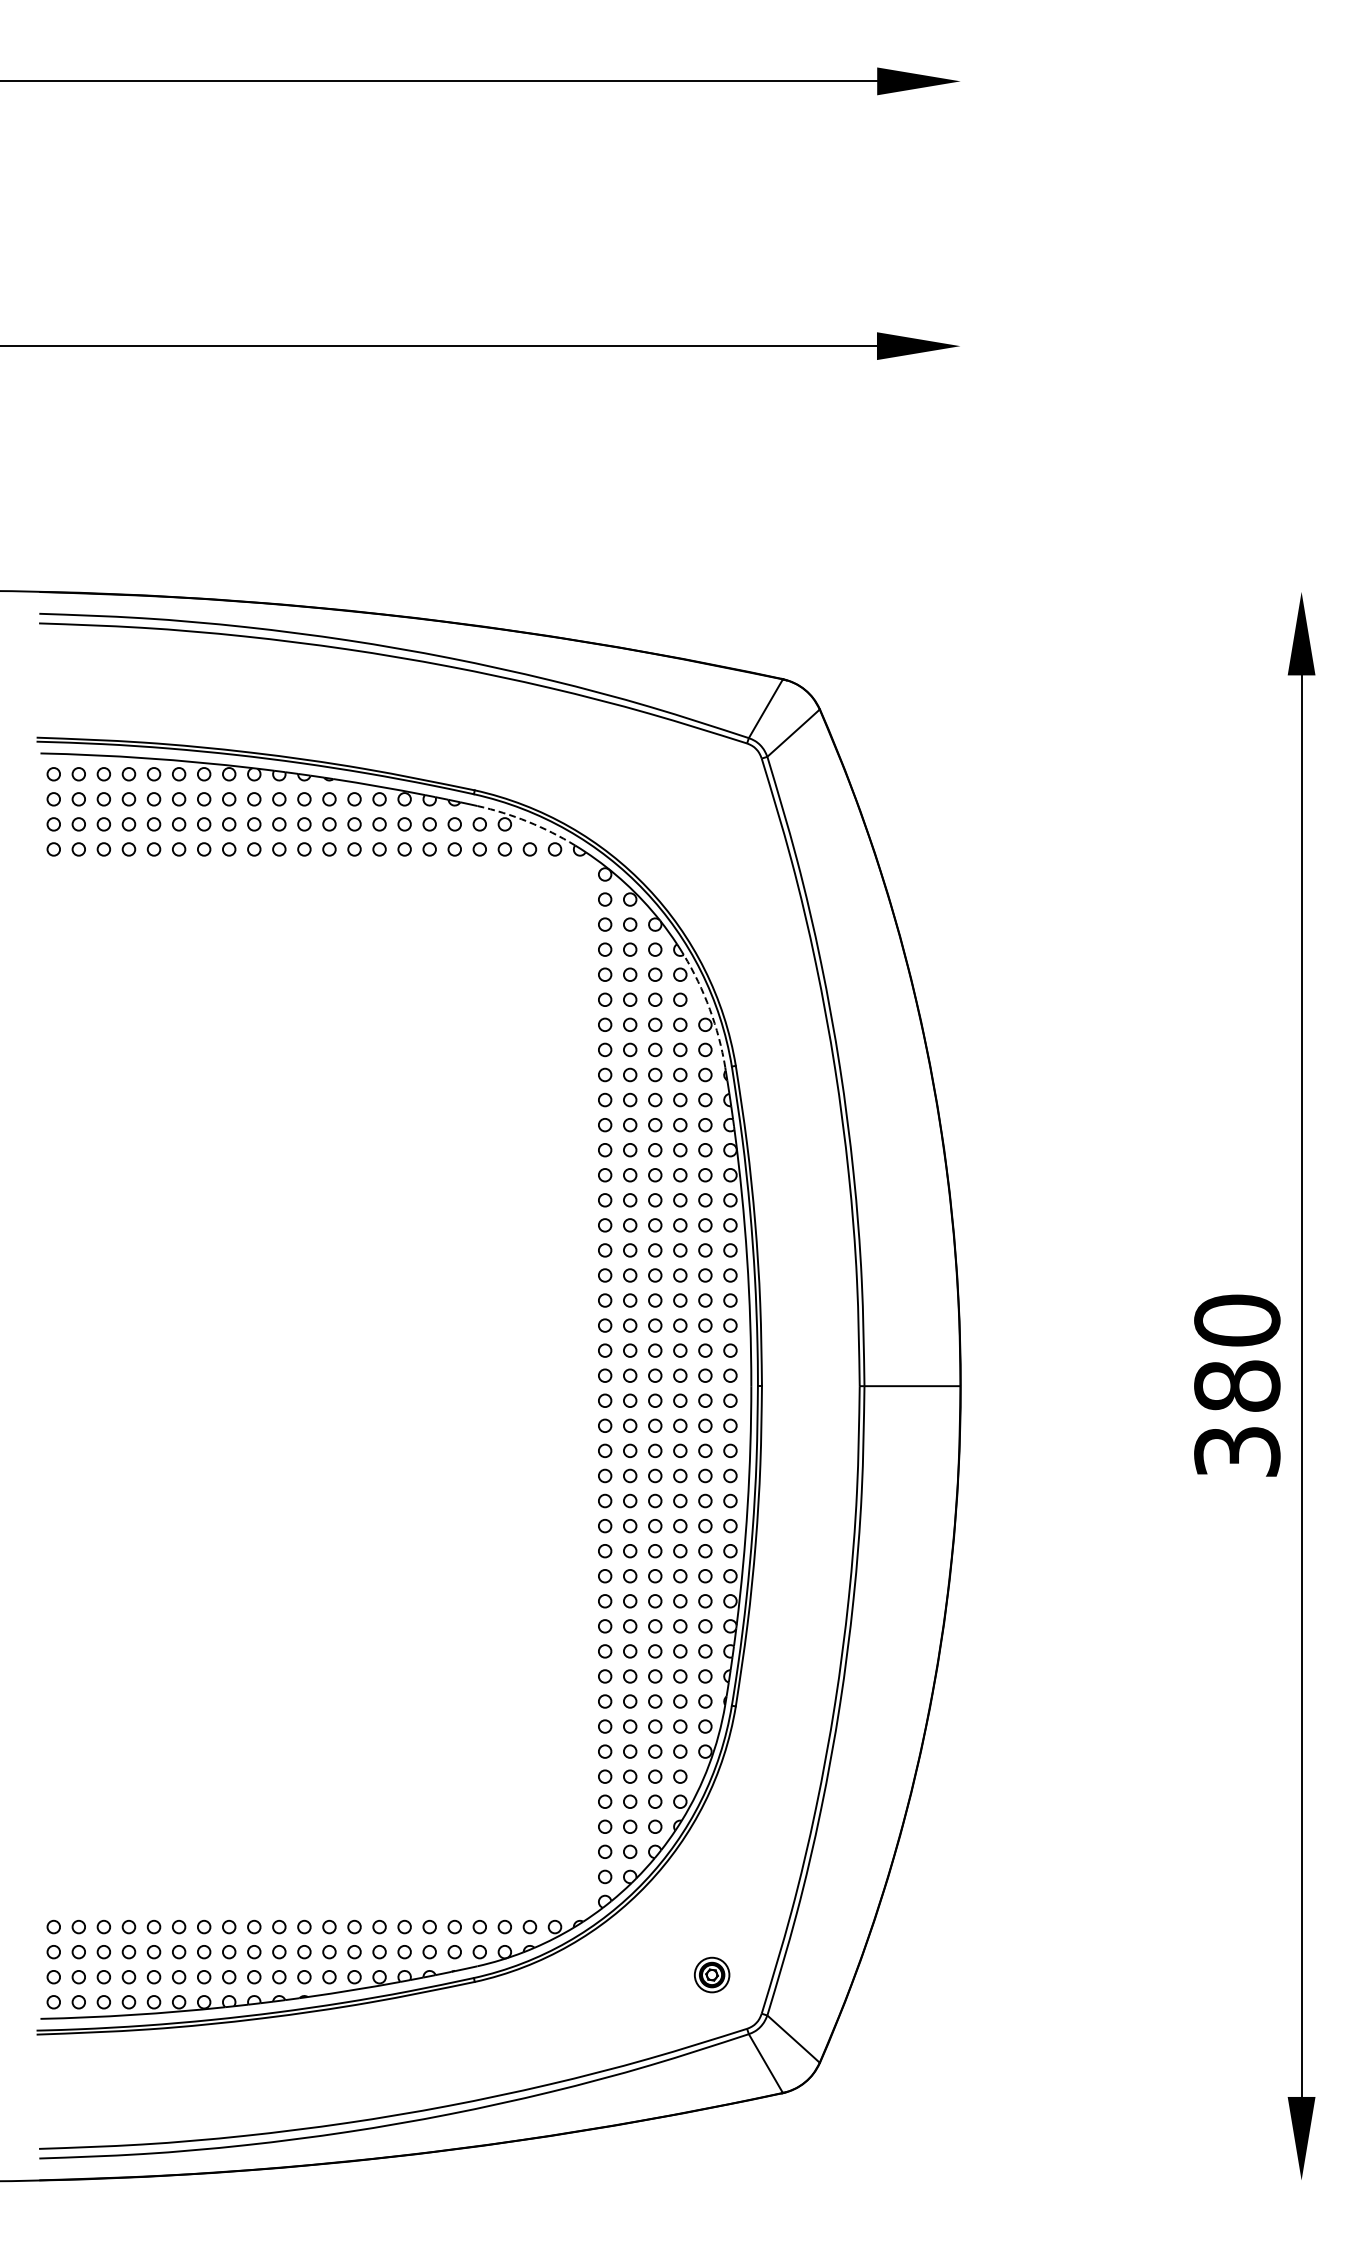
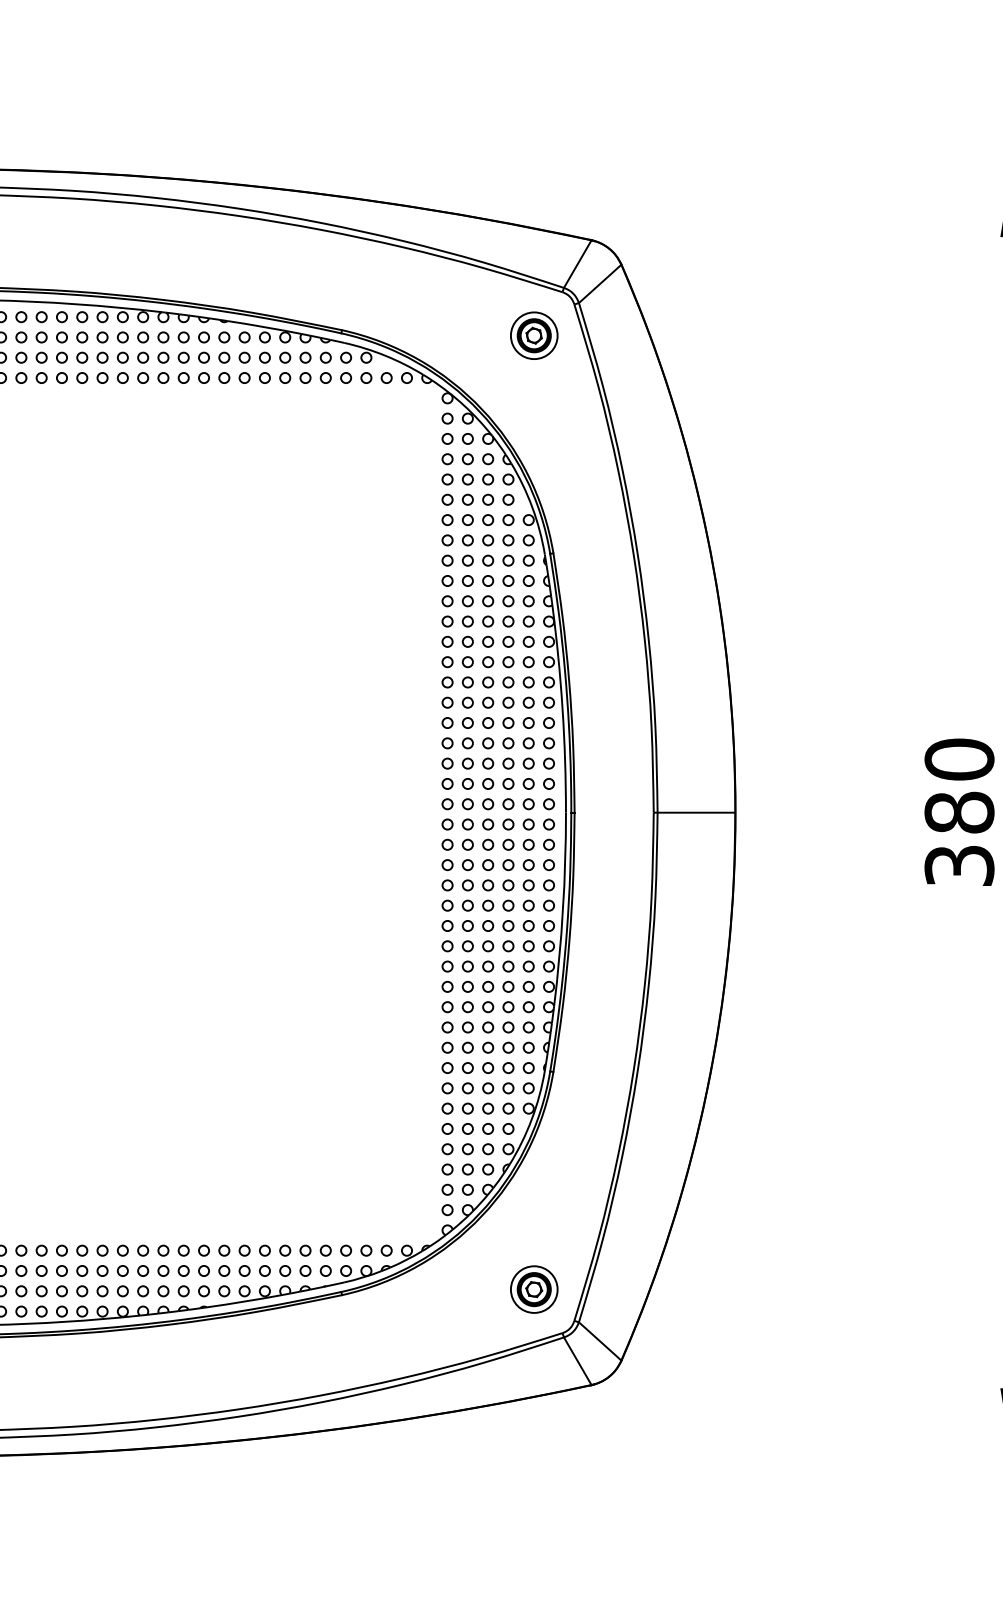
part: (711, 796) -> (533, 335), added
arc: (527, 821) -> (384, 355), dashed -> solid
arc: (709, 1009) -> (532, 507), dashed -> solid
part: (711, 1974) -> (533, 1289), size x1.67

